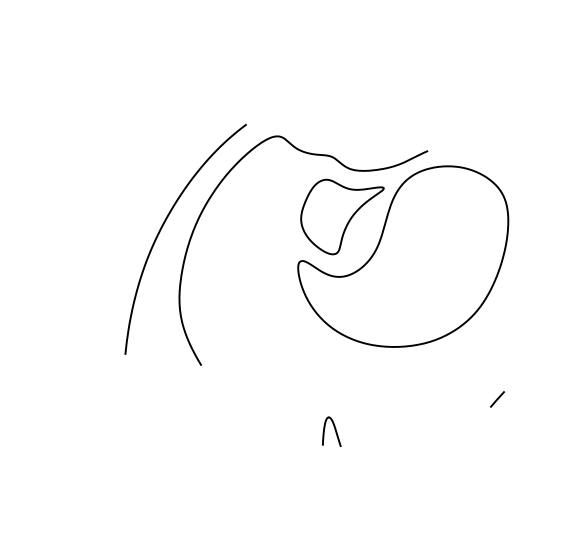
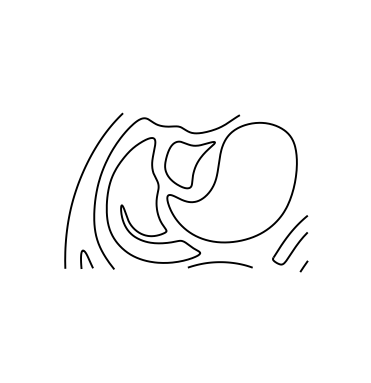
part: (282, 270) -> (157, 202), added
part: (481, 356) -> (290, 240), added
curve: (334, 430) -> (87, 258), moved

